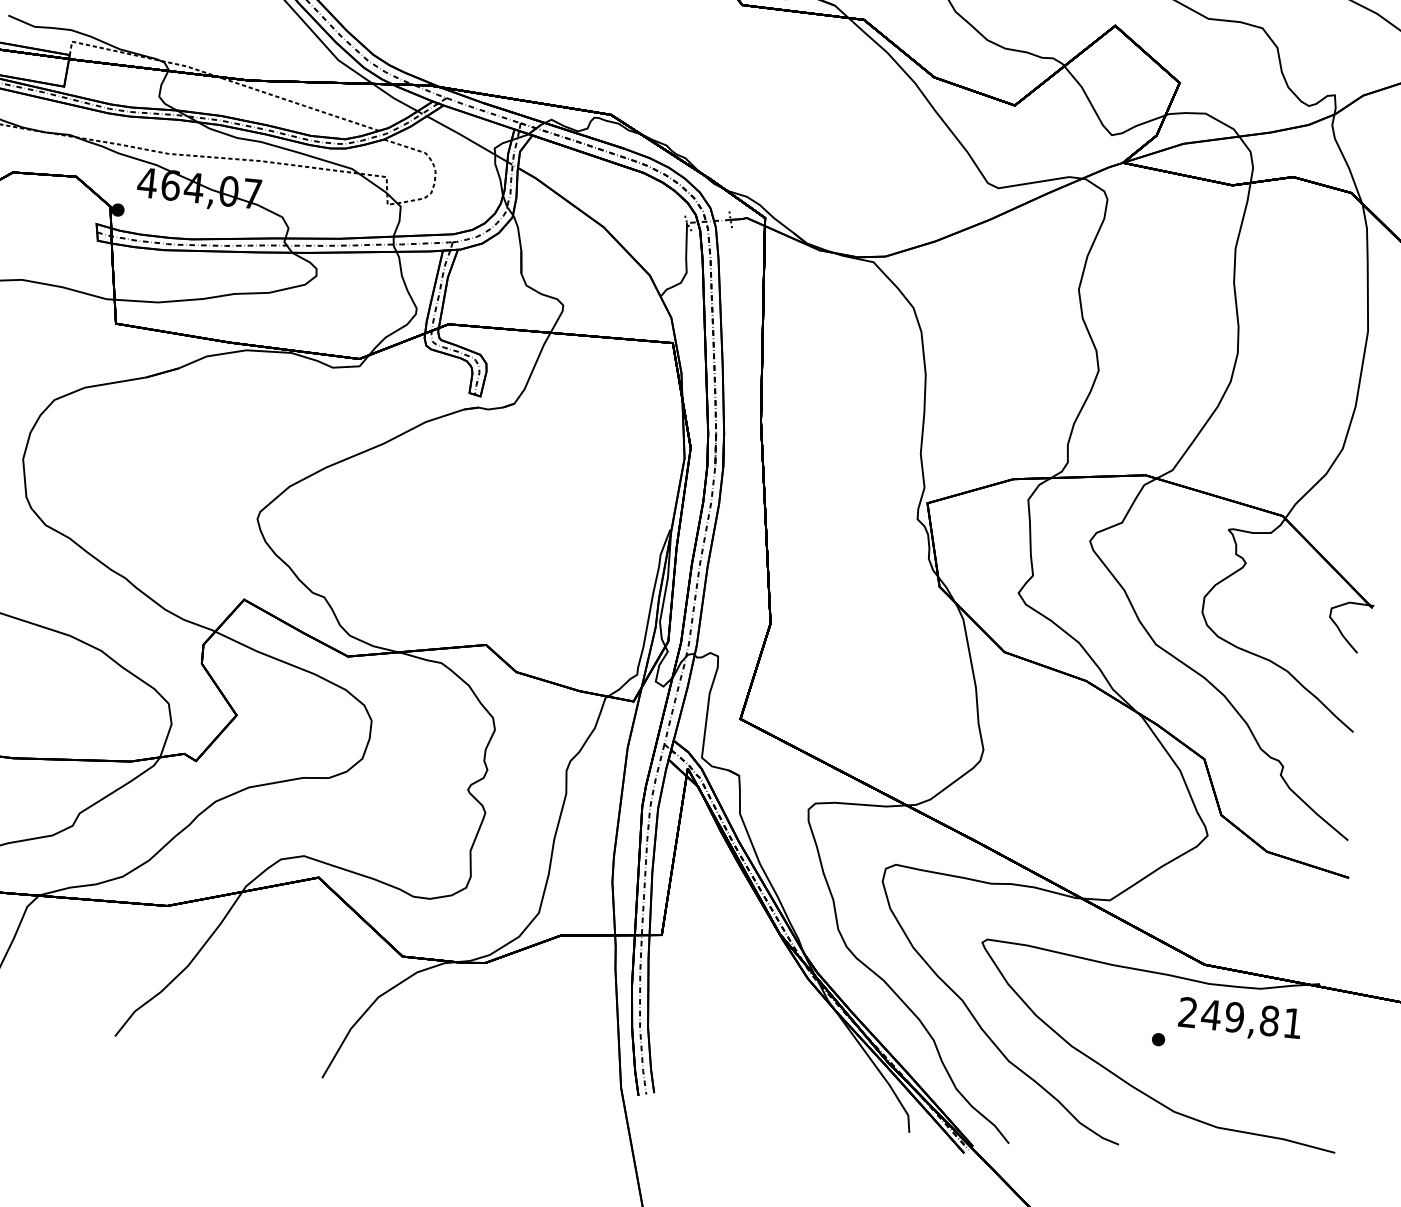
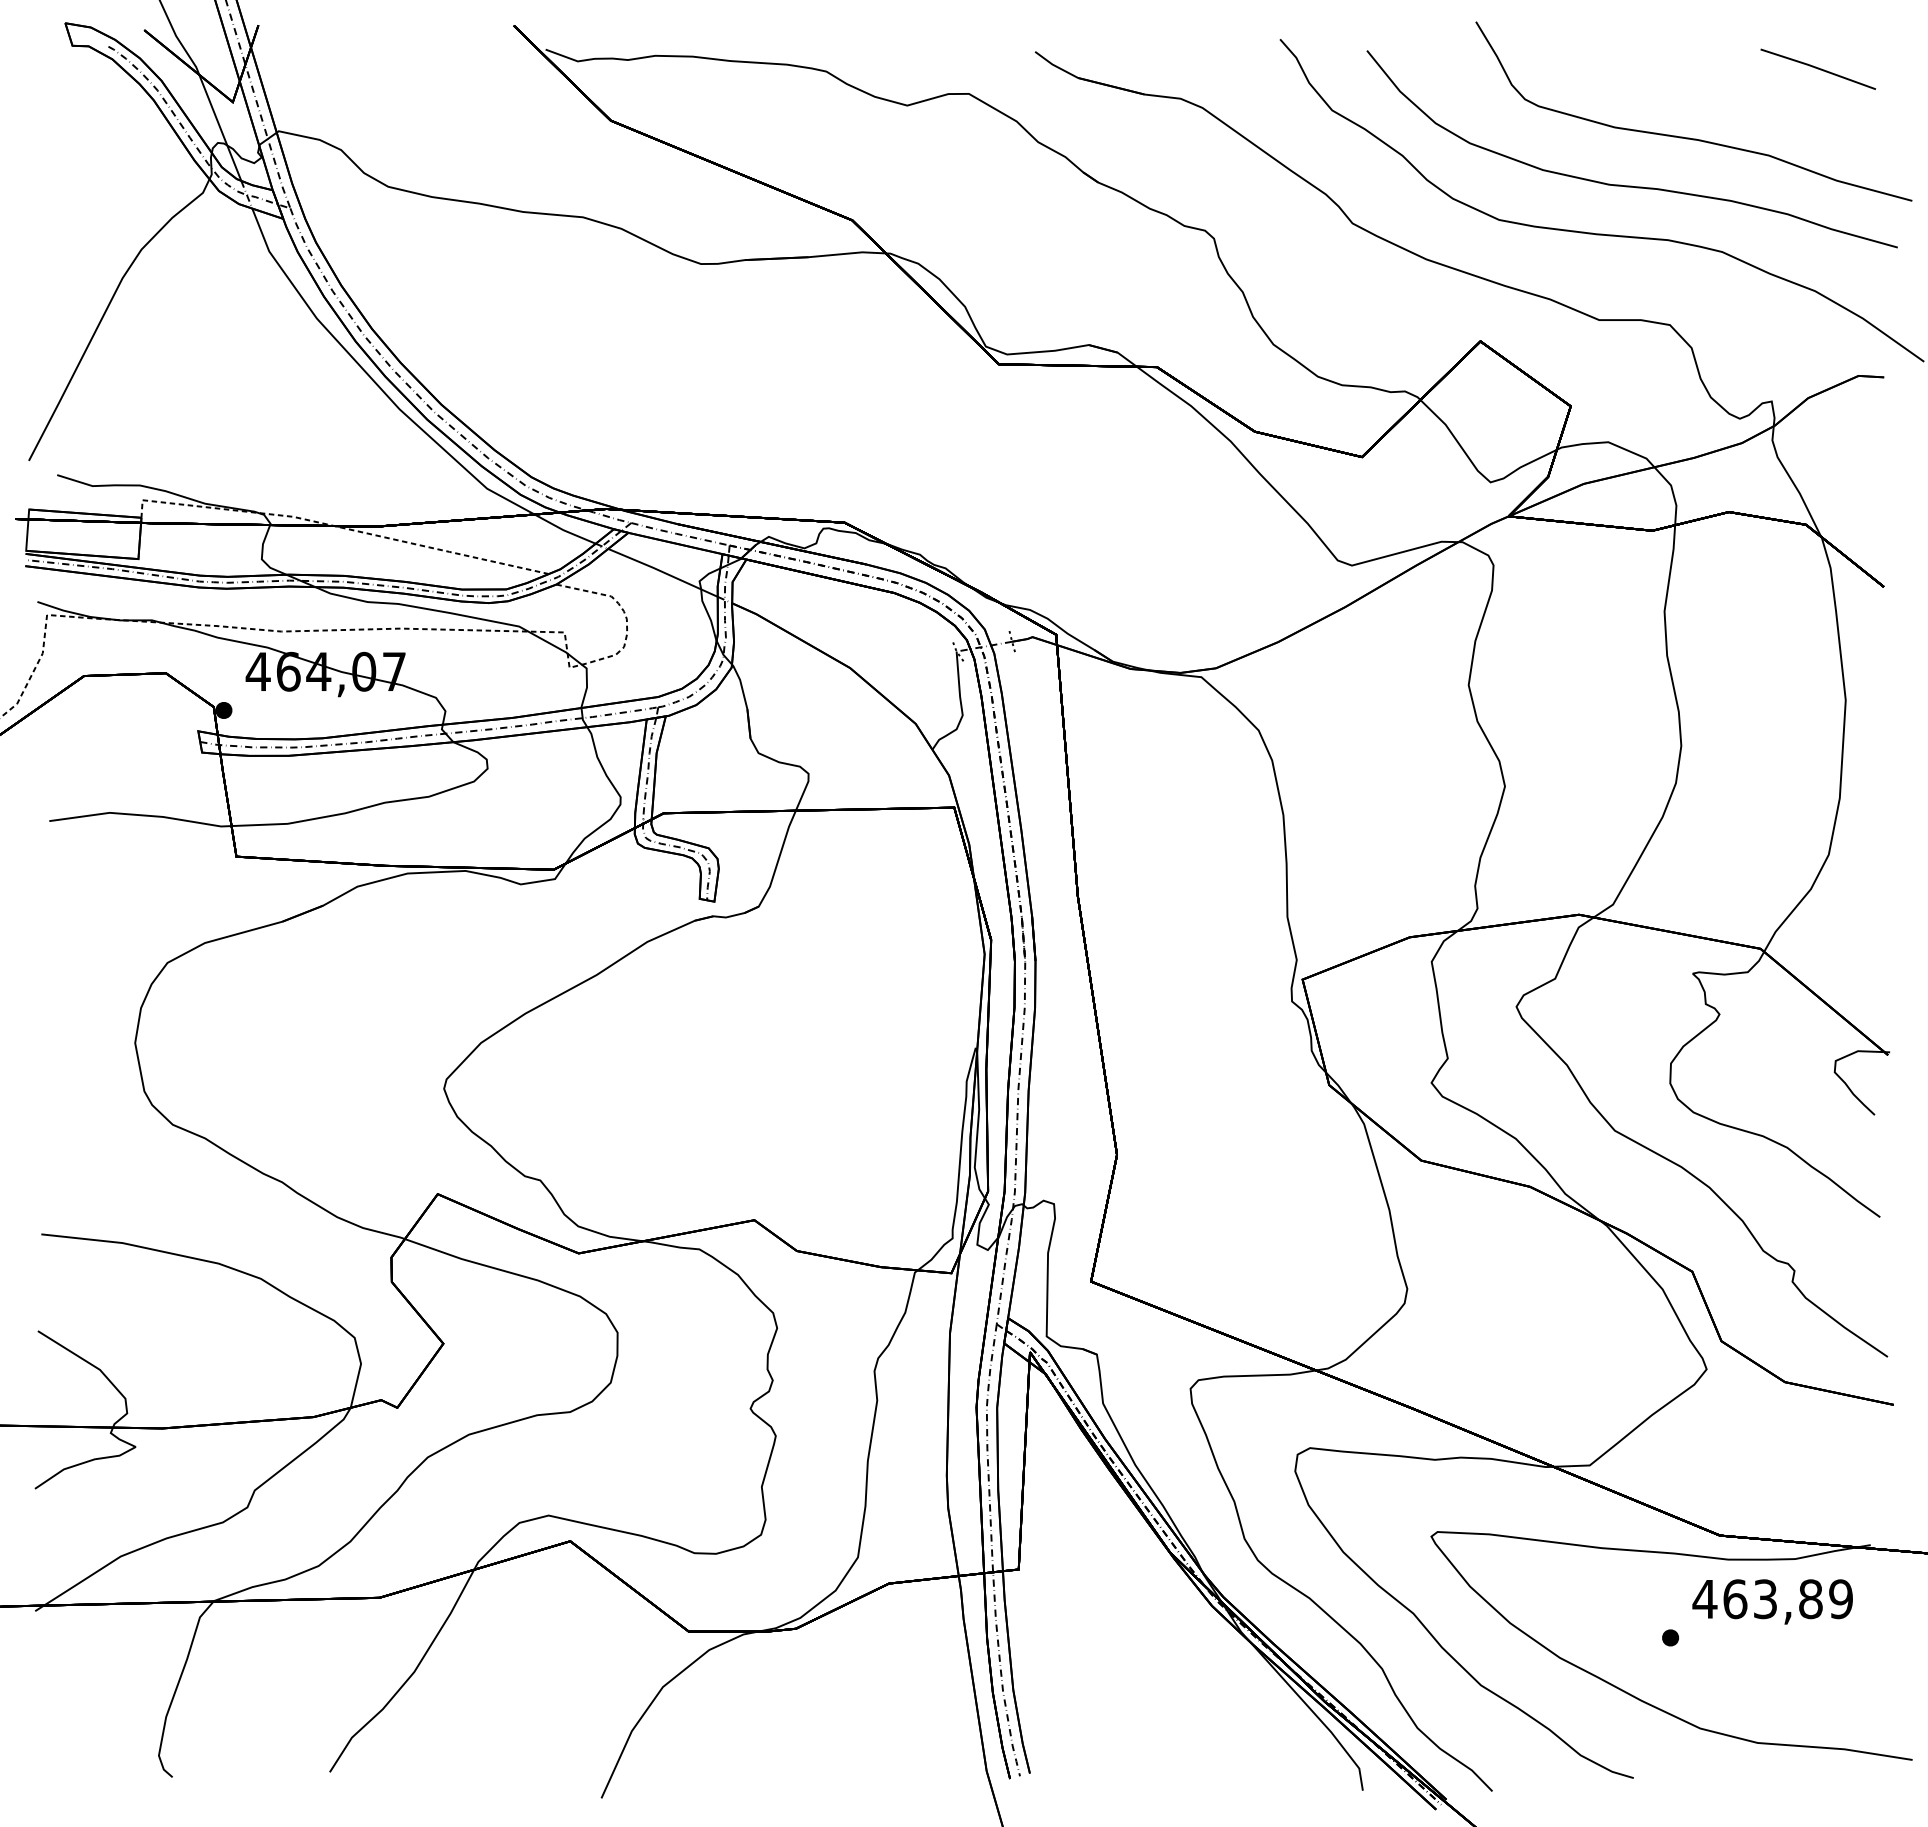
text: (1240, 1018) -> (1772, 1599), 249,81 -> 463,89

